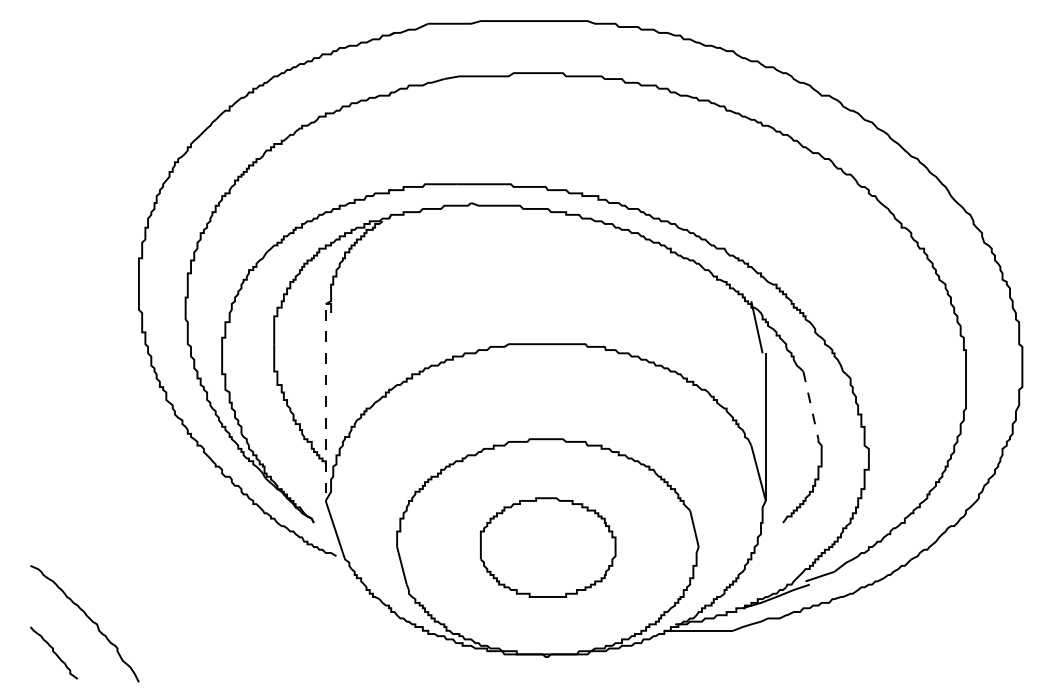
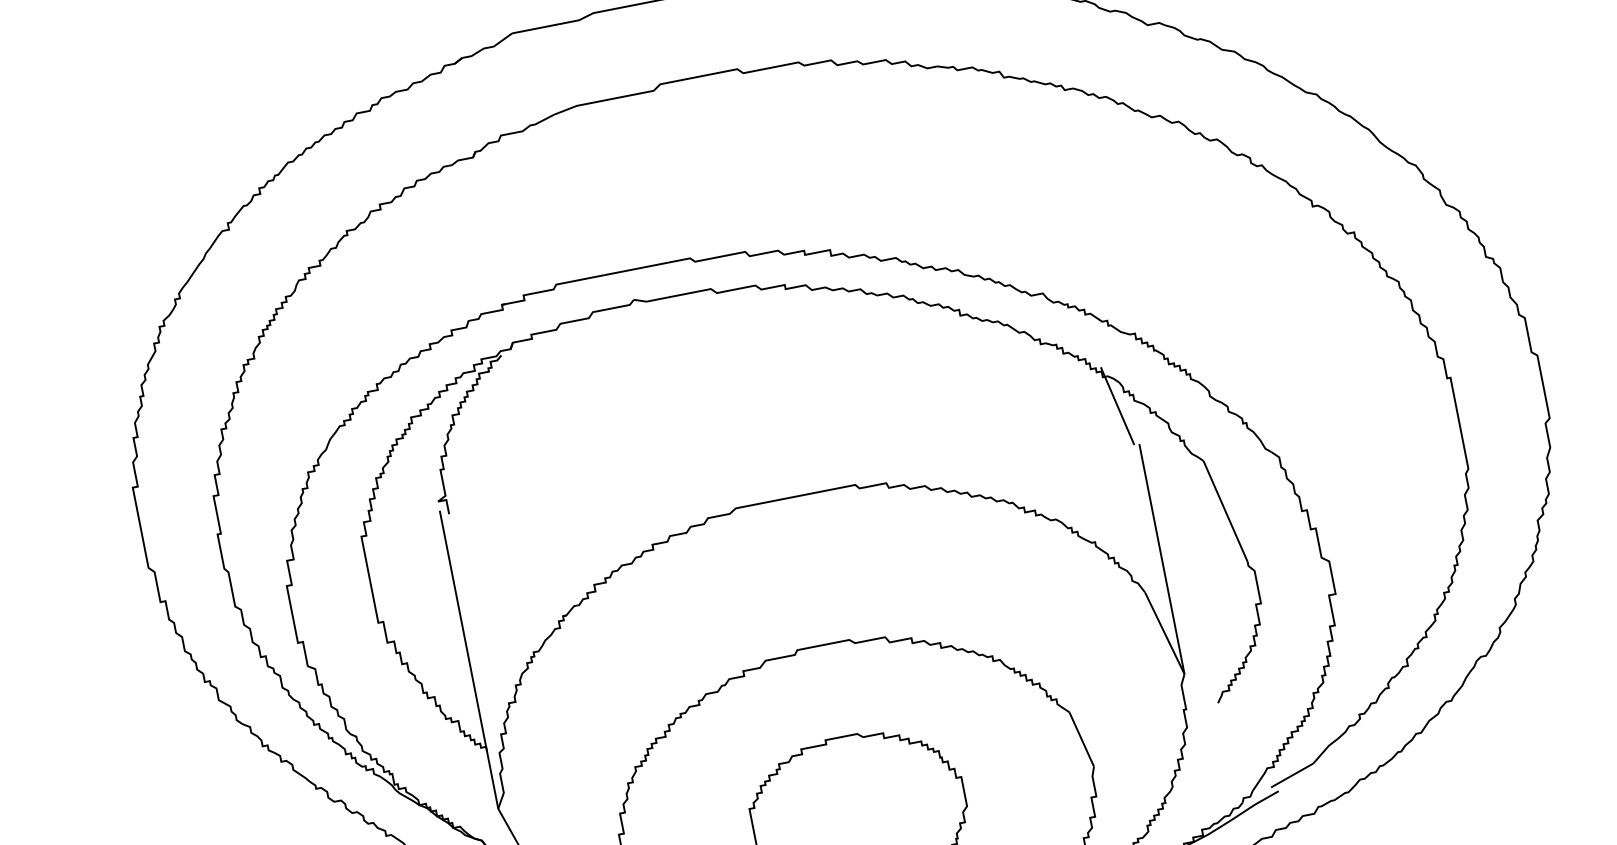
line: (325, 405) -> (468, 660), dashed -> solid
line: (810, 405) -> (1224, 511), dashed -> solid

